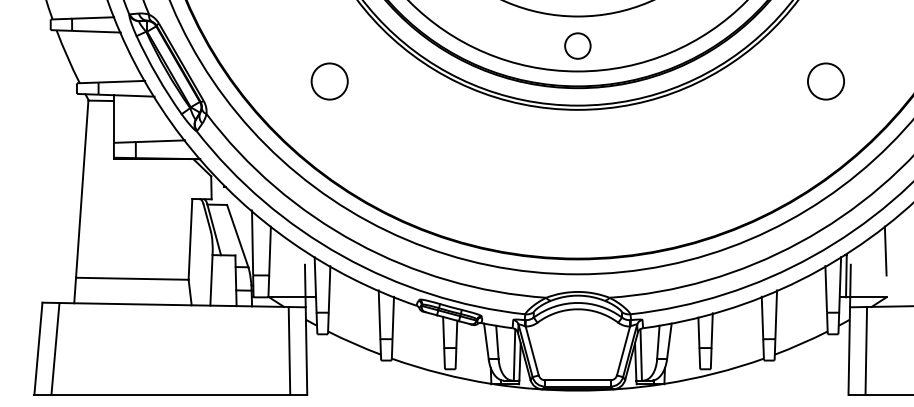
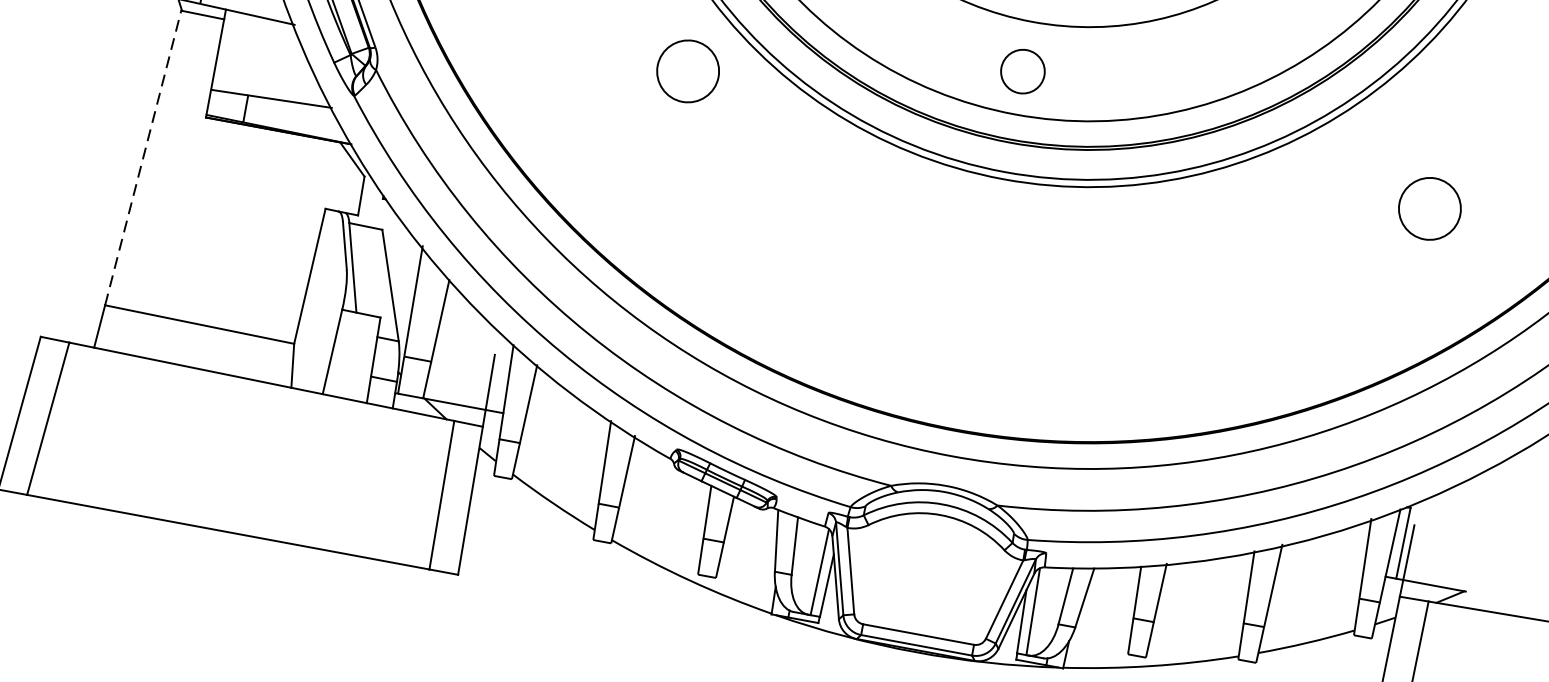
circle: (329, 81) -> (687, 71), moved
line: (82, 189) -> (143, 158), solid -> dashed
line: (885, 250) -> (1477, 512), removed

